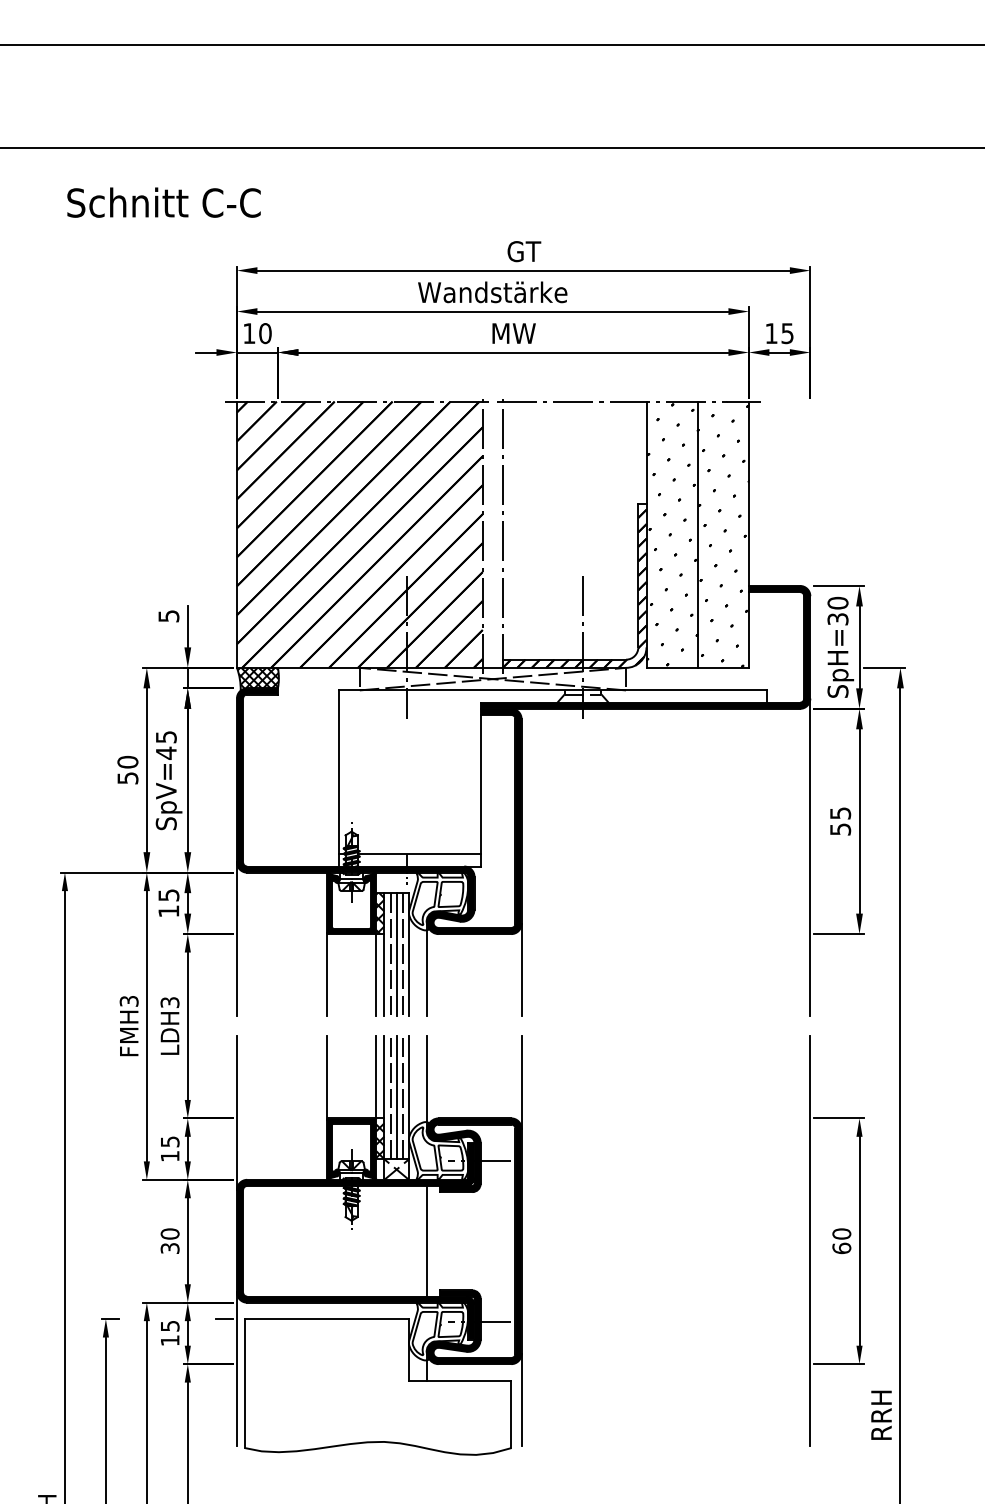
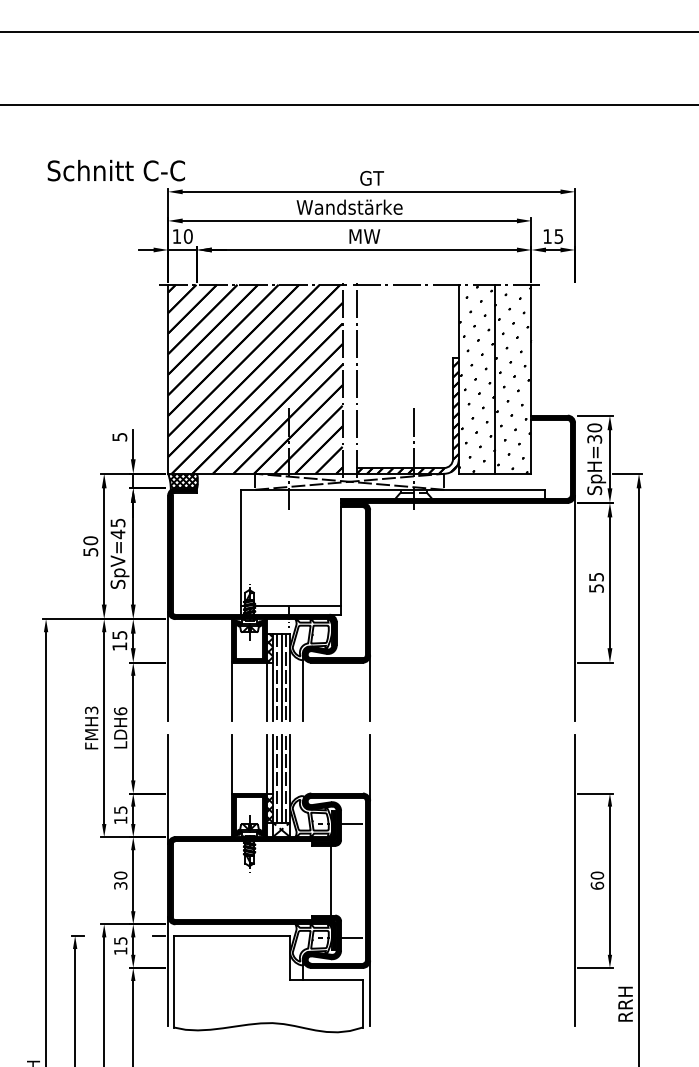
text: (162, 202) -> (115, 170), moved
text: (169, 1002) -> (120, 711), LDH3 -> LDH6
line: (427, 1083) -> (303, 768), removed
line: (427, 1240) -> (331, 880), moved

